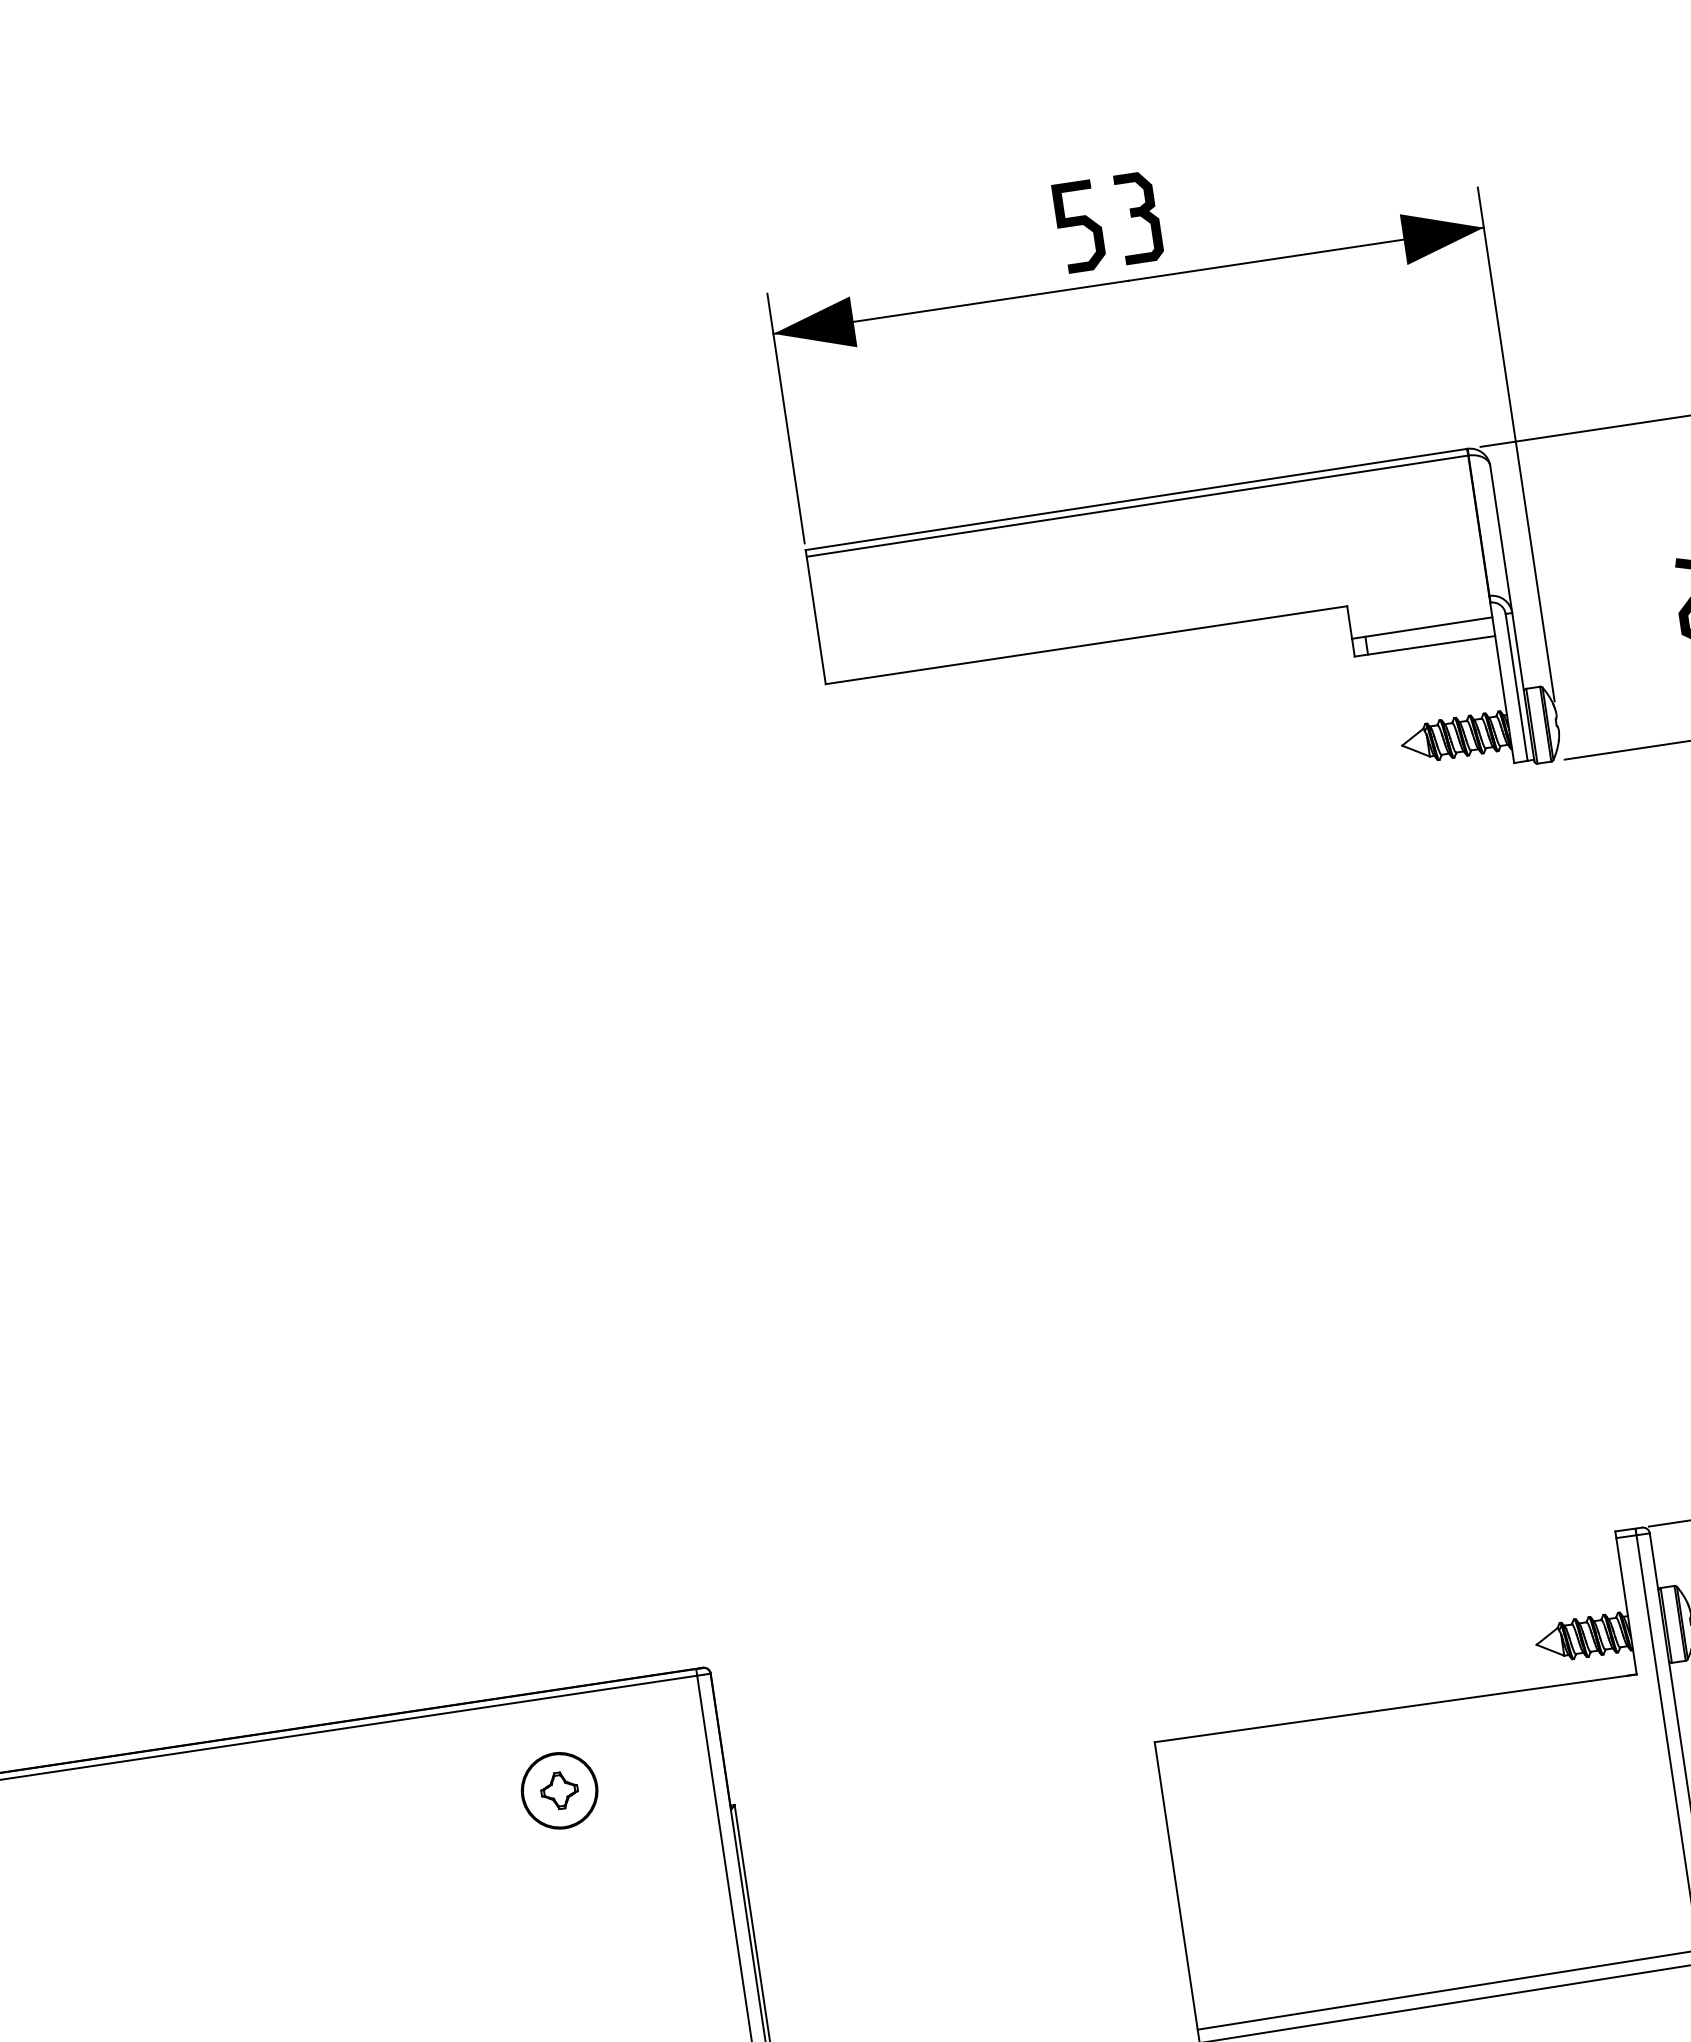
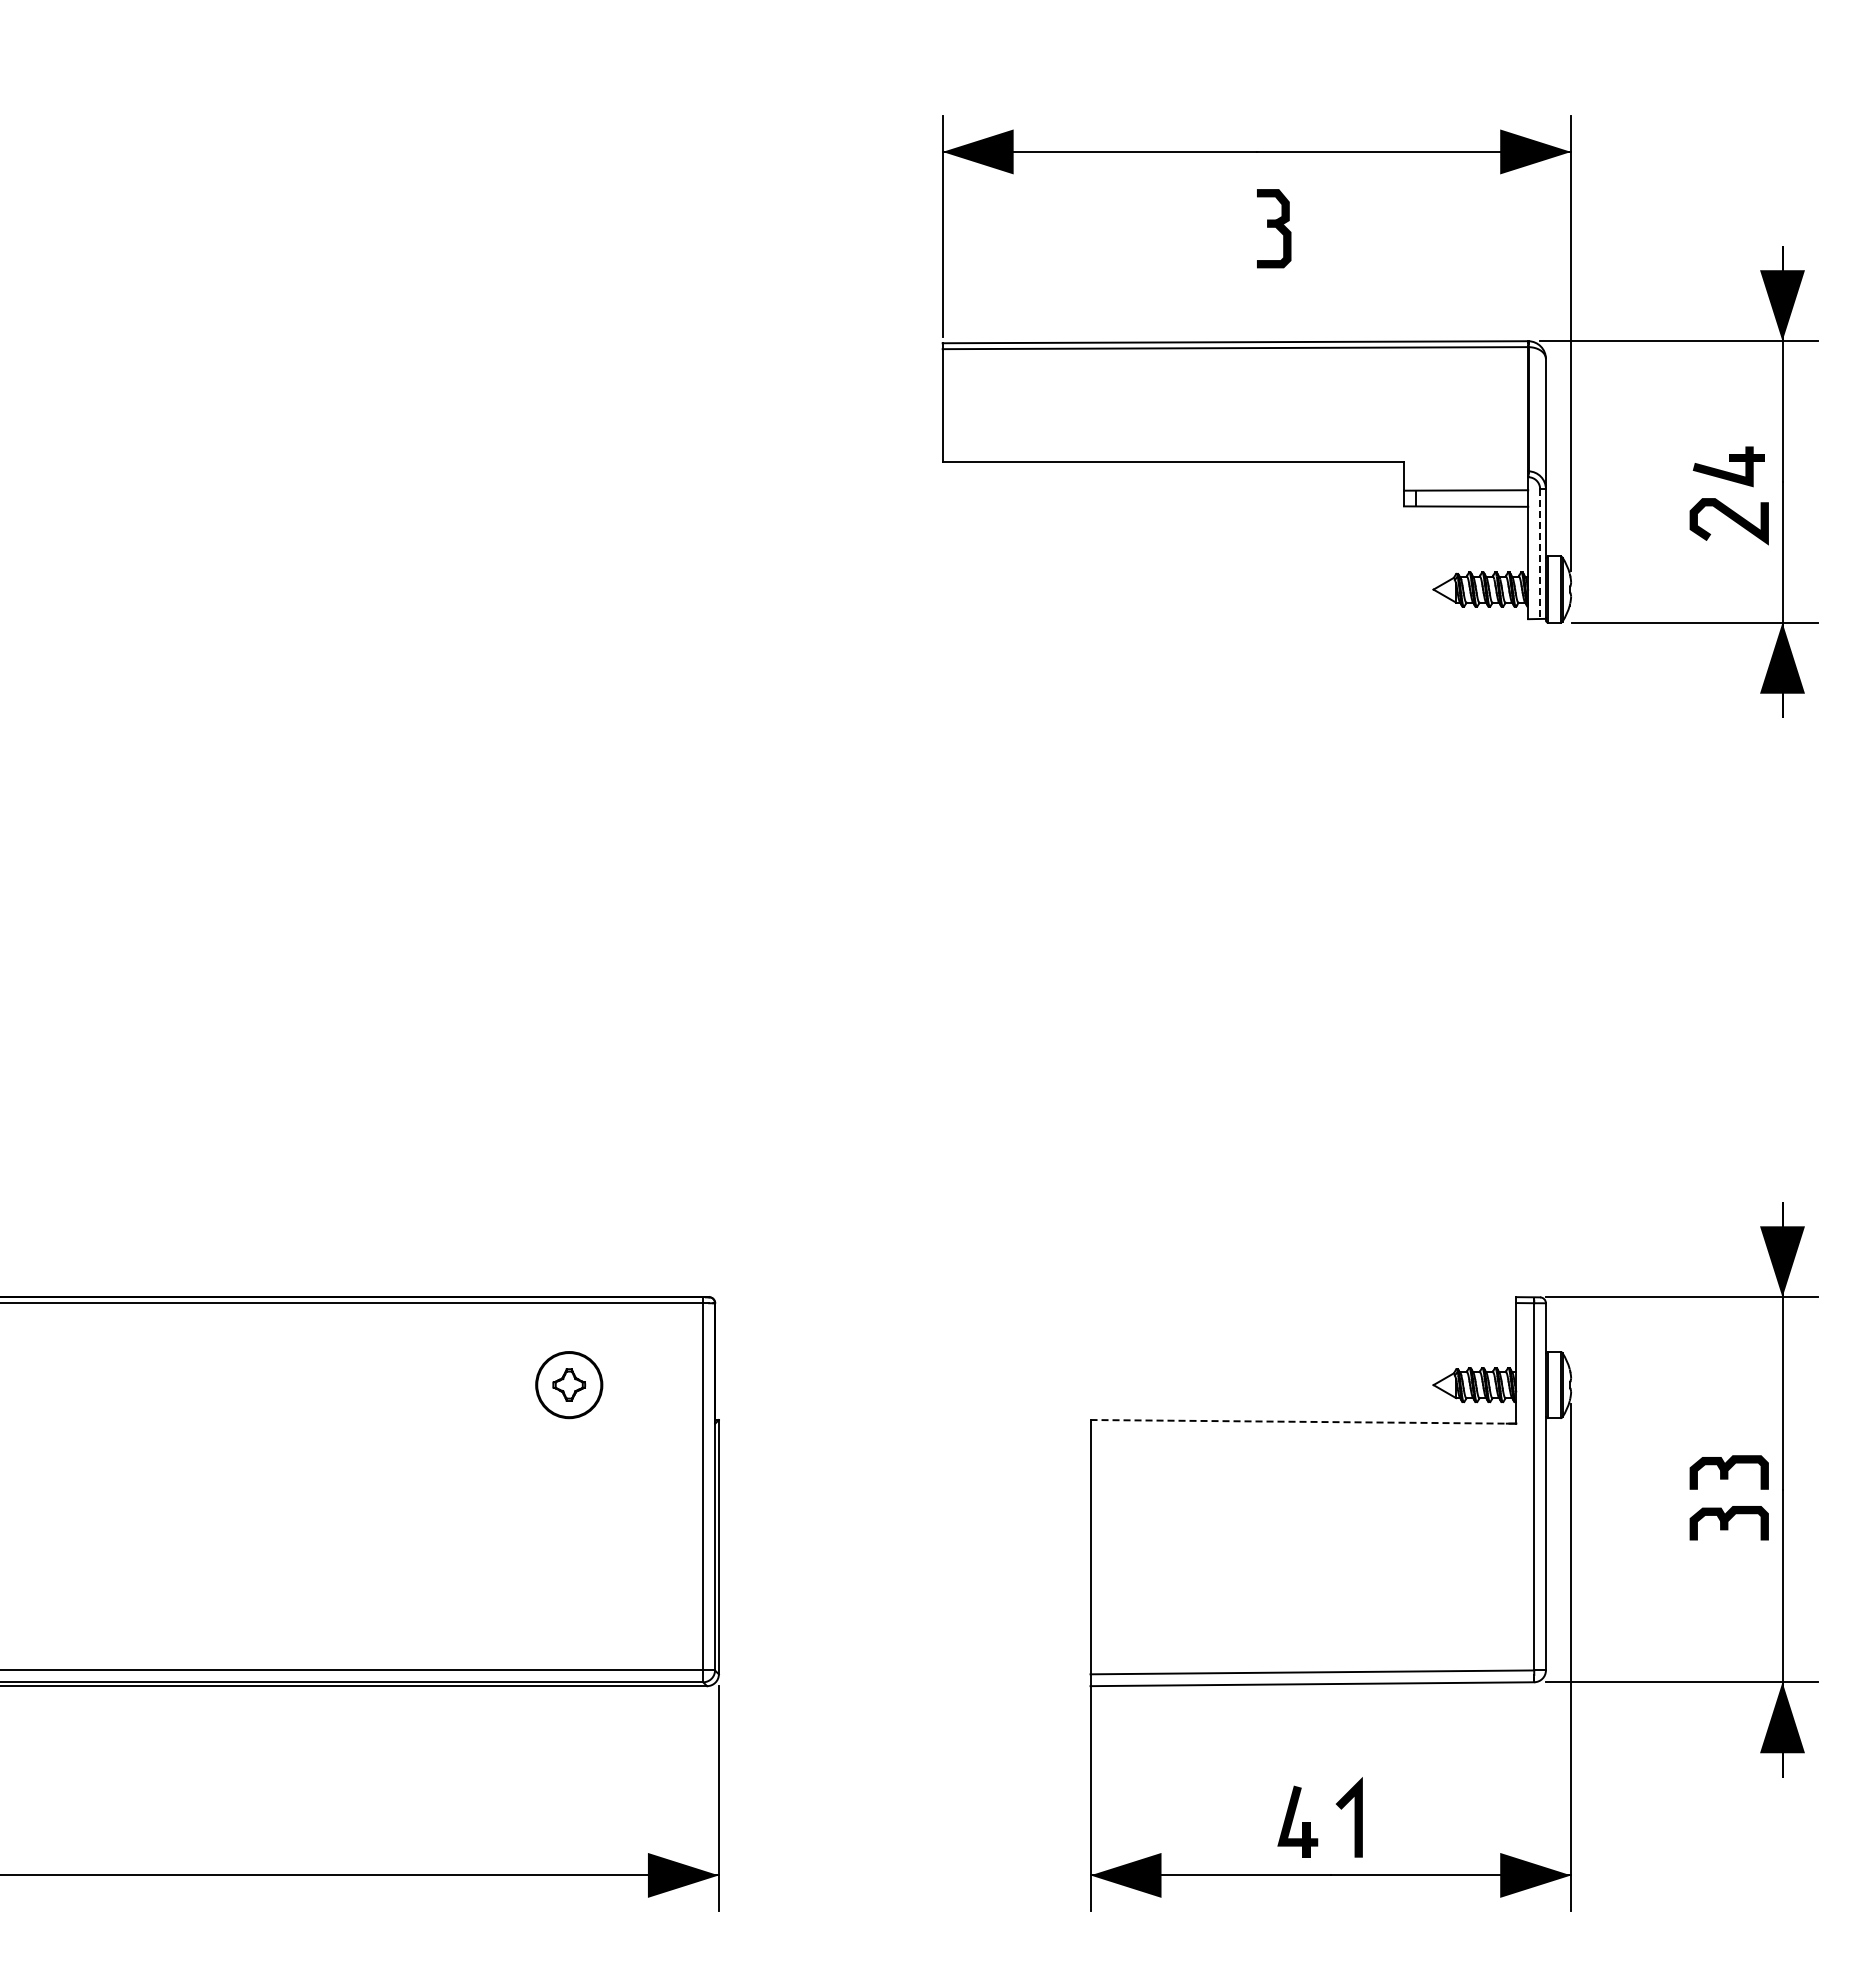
part: (1139, 217) -> (1274, 228), moved
curve: (1079, 225) -> (1221, 97), removed
line: (1517, 687) -> (1540, 554), solid -> dashed
line: (1395, 1707) -> (1303, 1421), solid -> dashed

